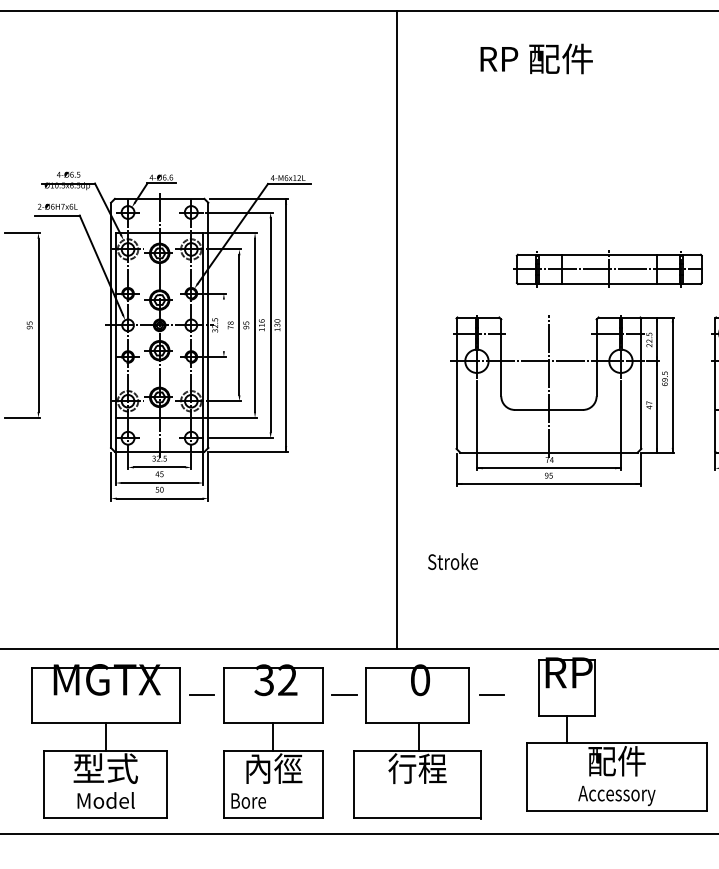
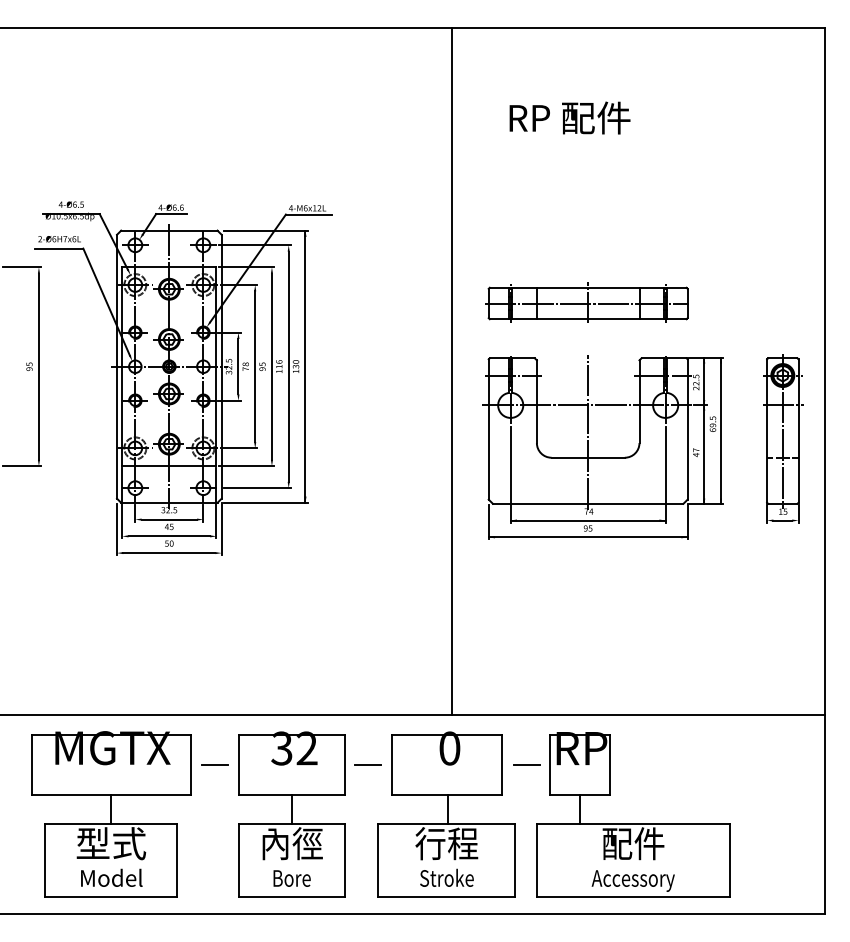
text: (536, 58) -> (569, 117), moved
part: (607, 268) -> (586, 302), moved
line: (223, 325) -> (238, 366), added
line: (396, 329) -> (452, 371), moved
text: (452, 561) -> (446, 877), moved
part: (617, 742) -> (633, 823), moved
text: (248, 801) -> (291, 878), moved

